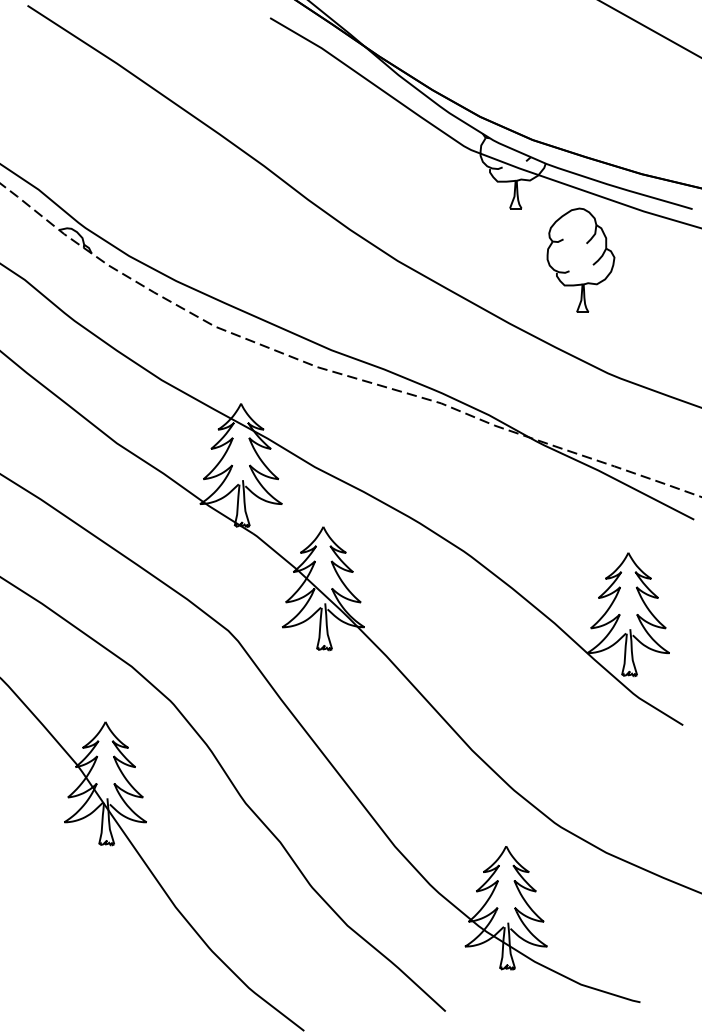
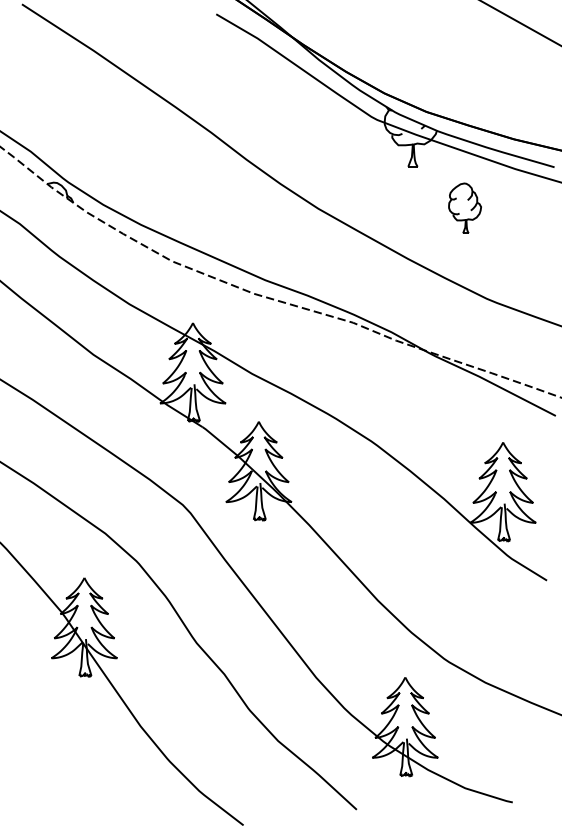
part: (580, 260) -> (464, 208), size x0.6

